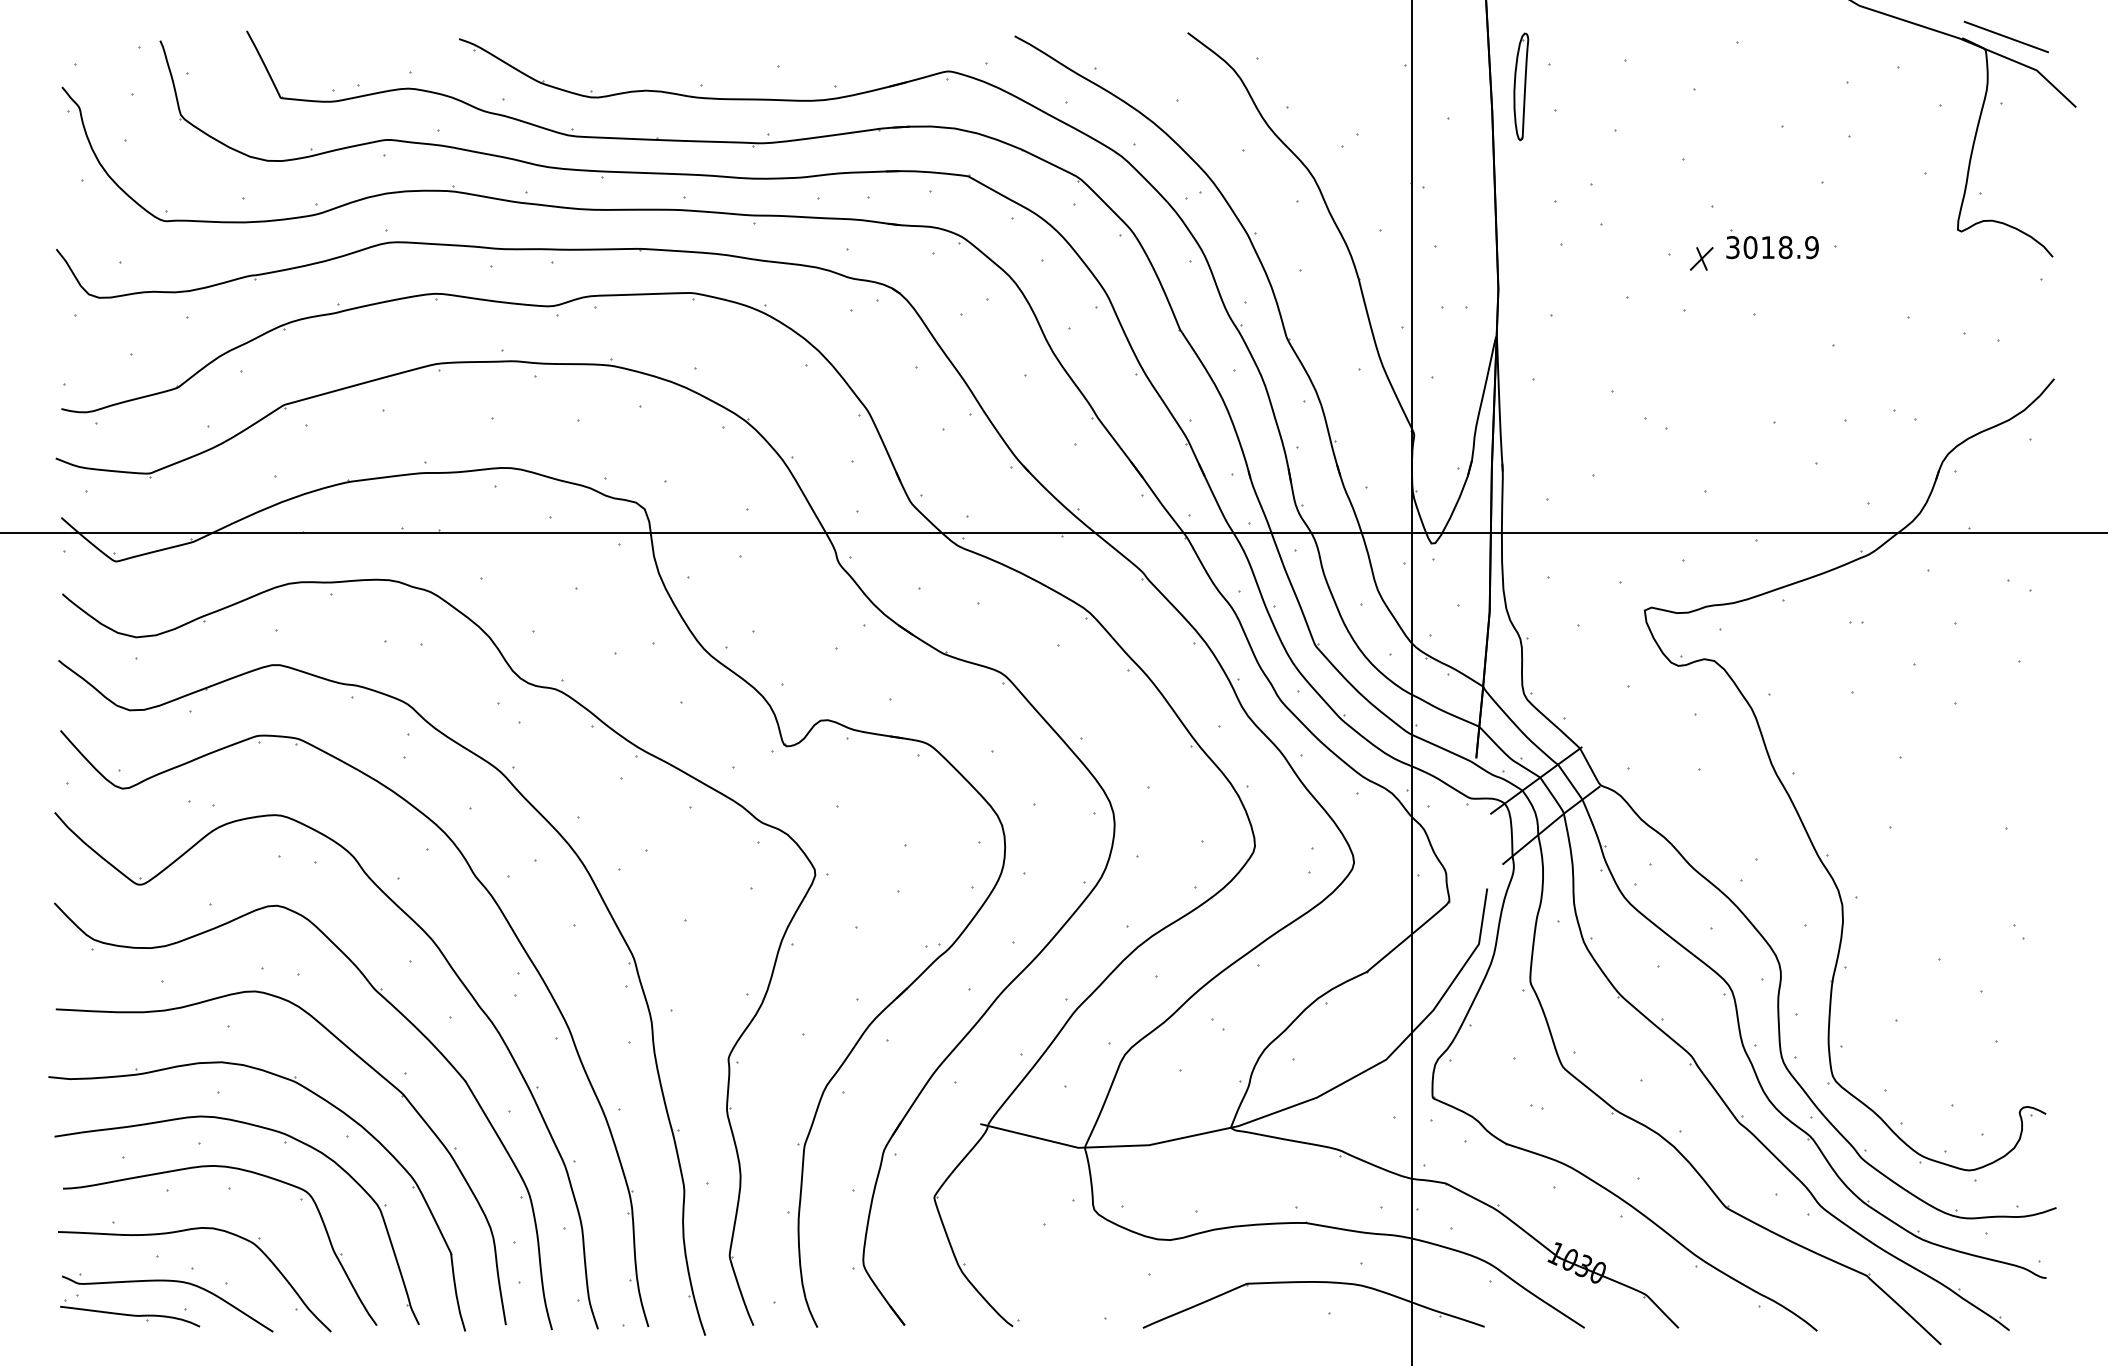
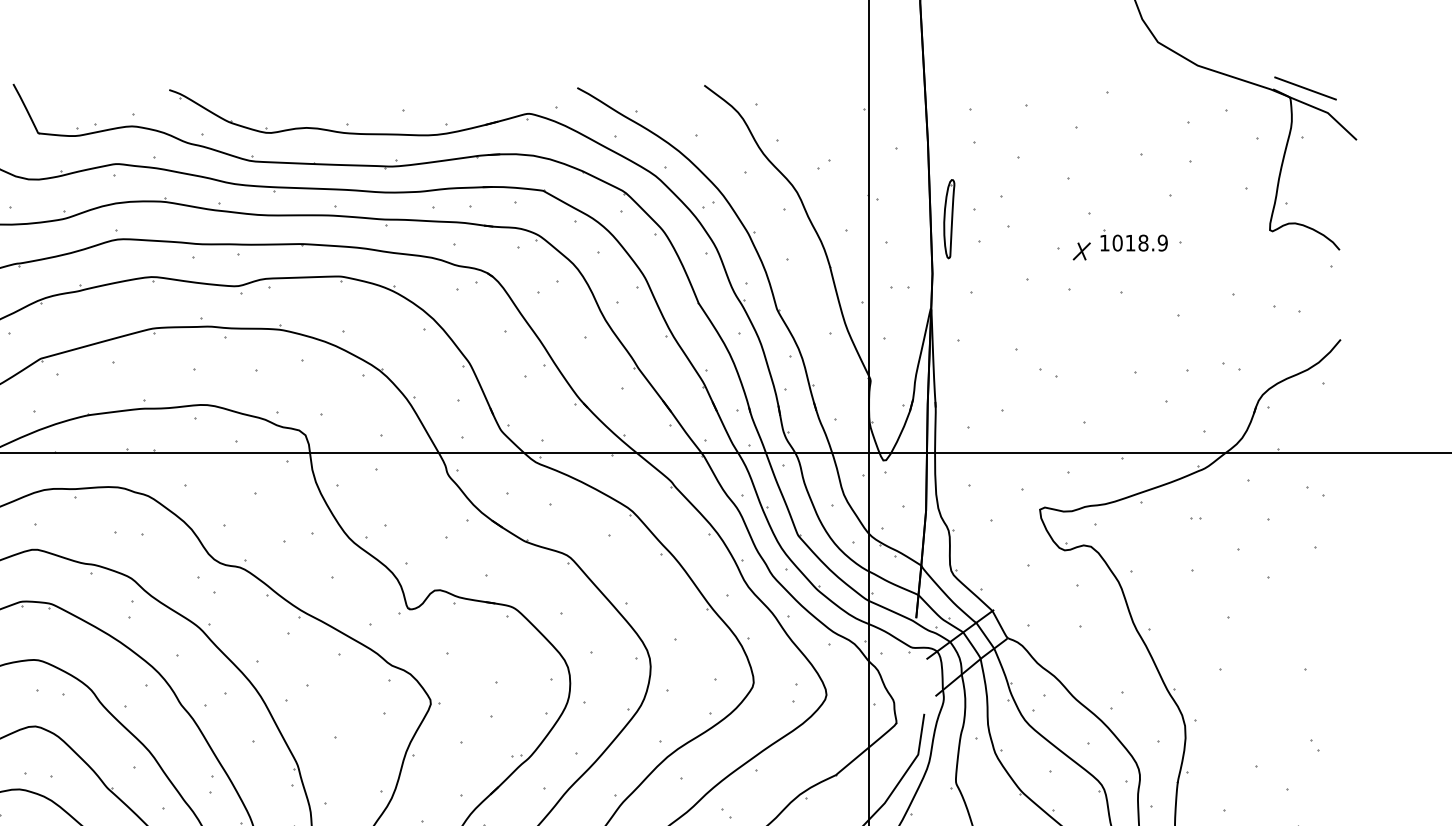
part: (1521, 86) -> (949, 218), moved
text: (1732, 247) -> (1104, 243), 3018.9 -> 1018.9

